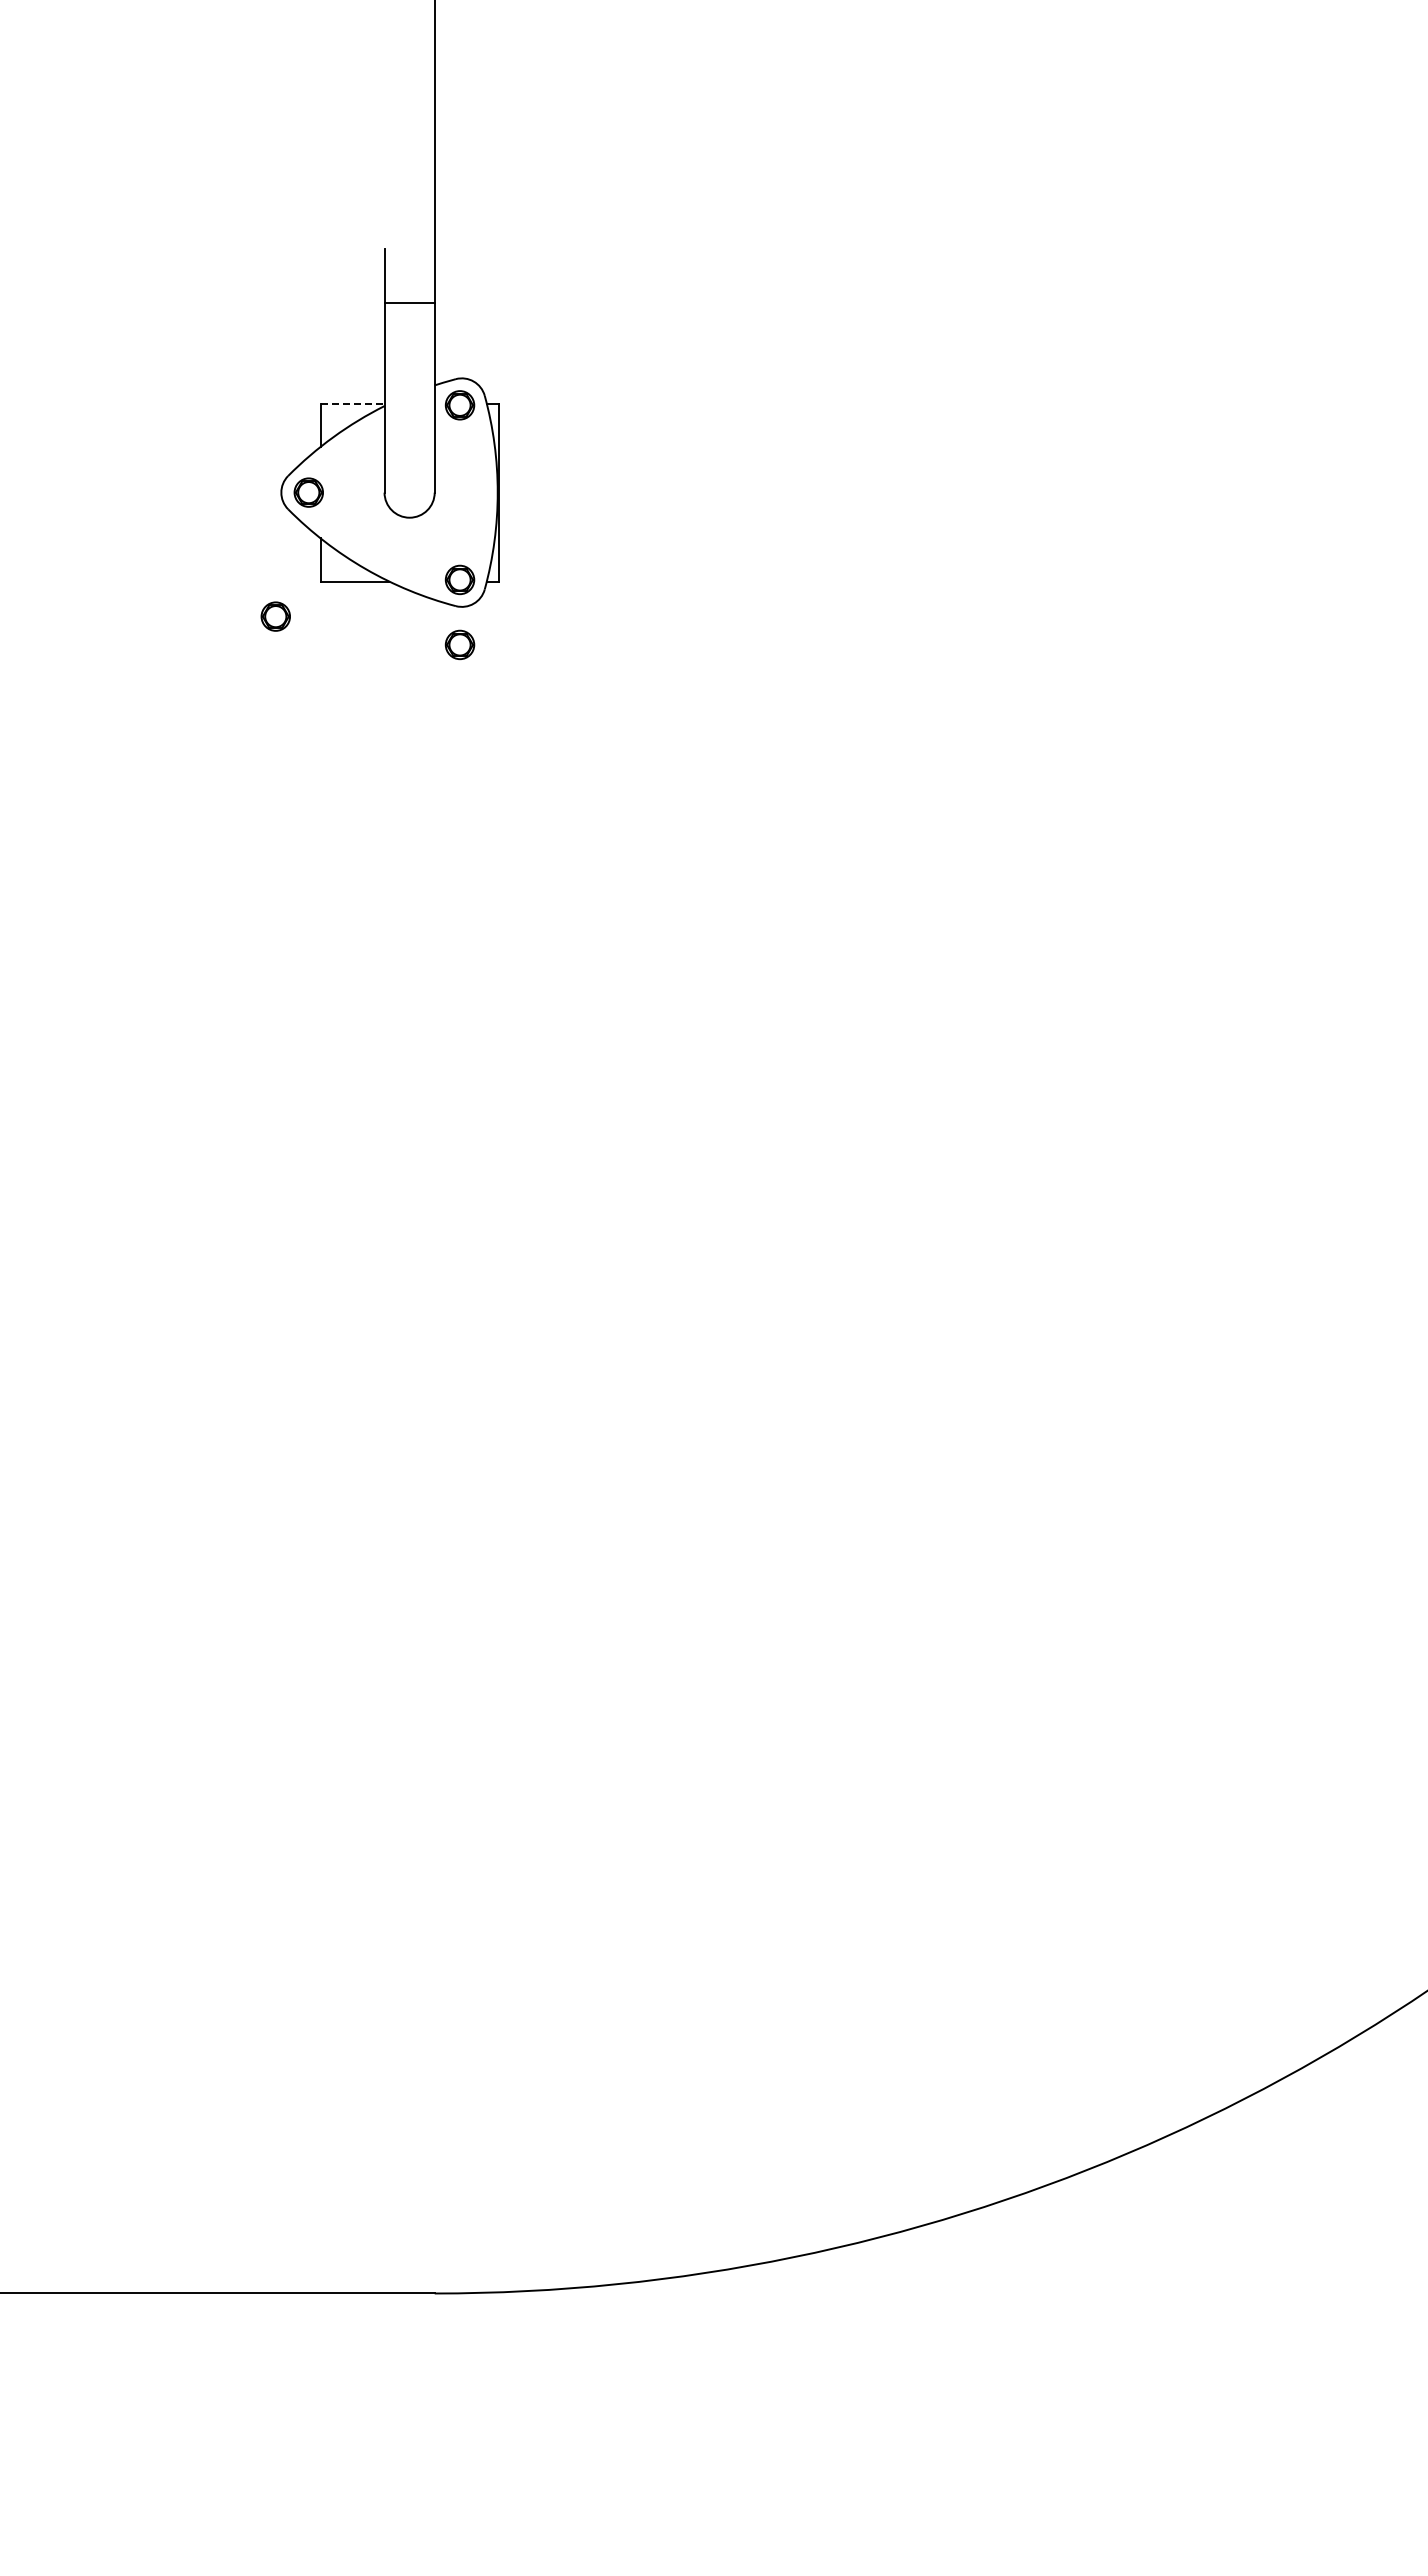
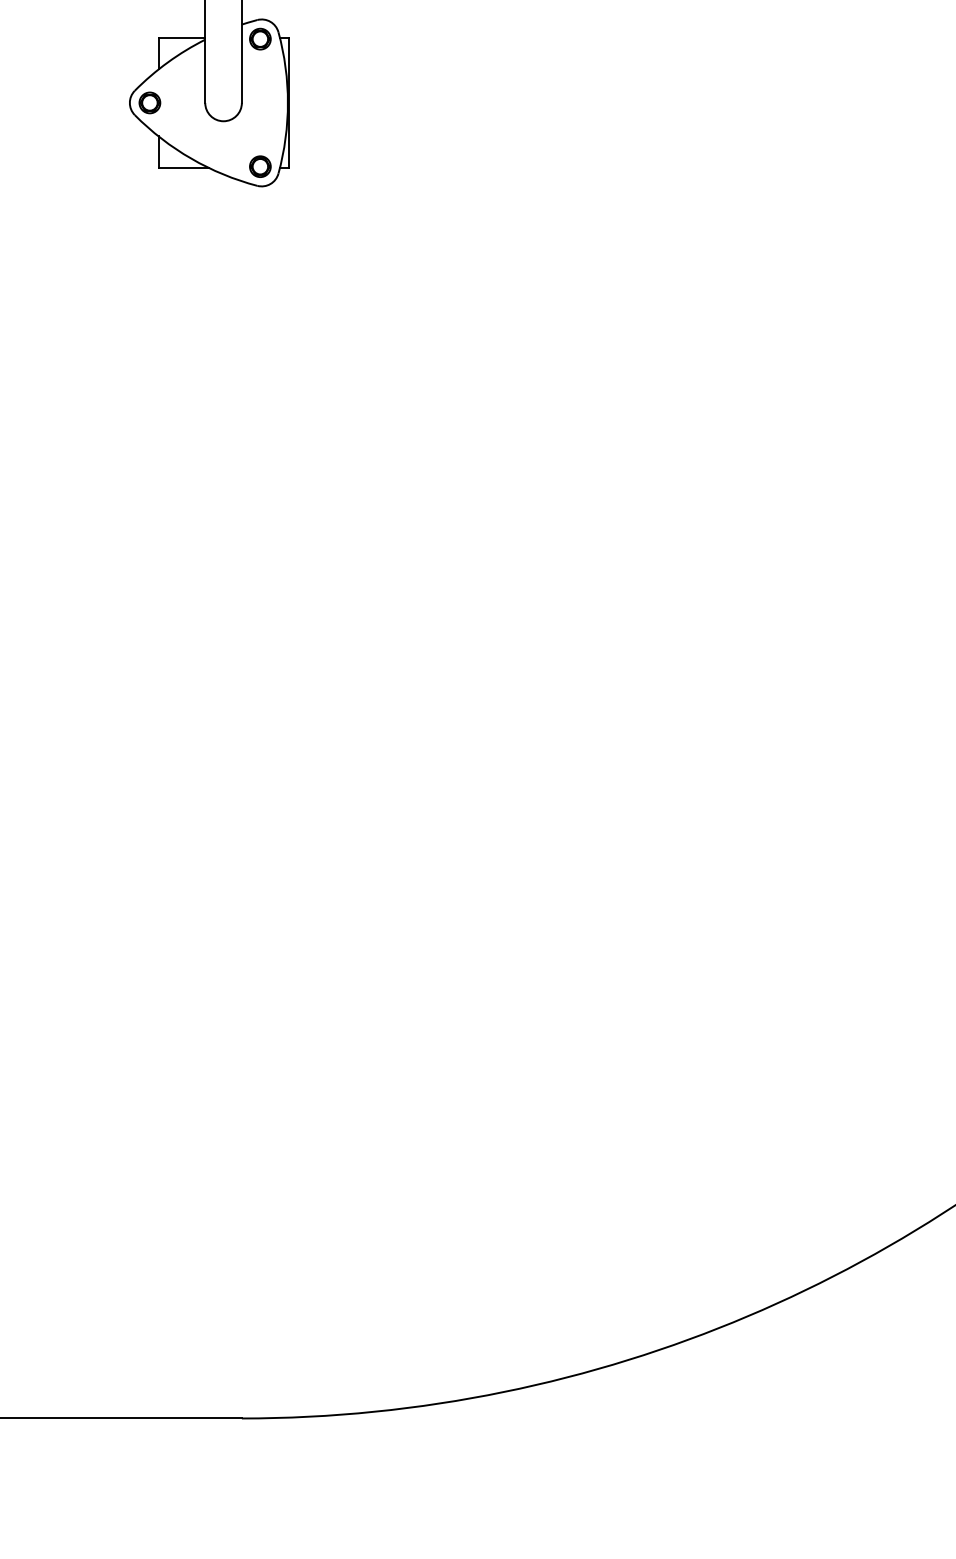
line: (352, 403) -> (181, 37), dashed -> solid
part: (275, 616) -> (125, 193), removed
part: (459, 644) -> (260, 213), removed

